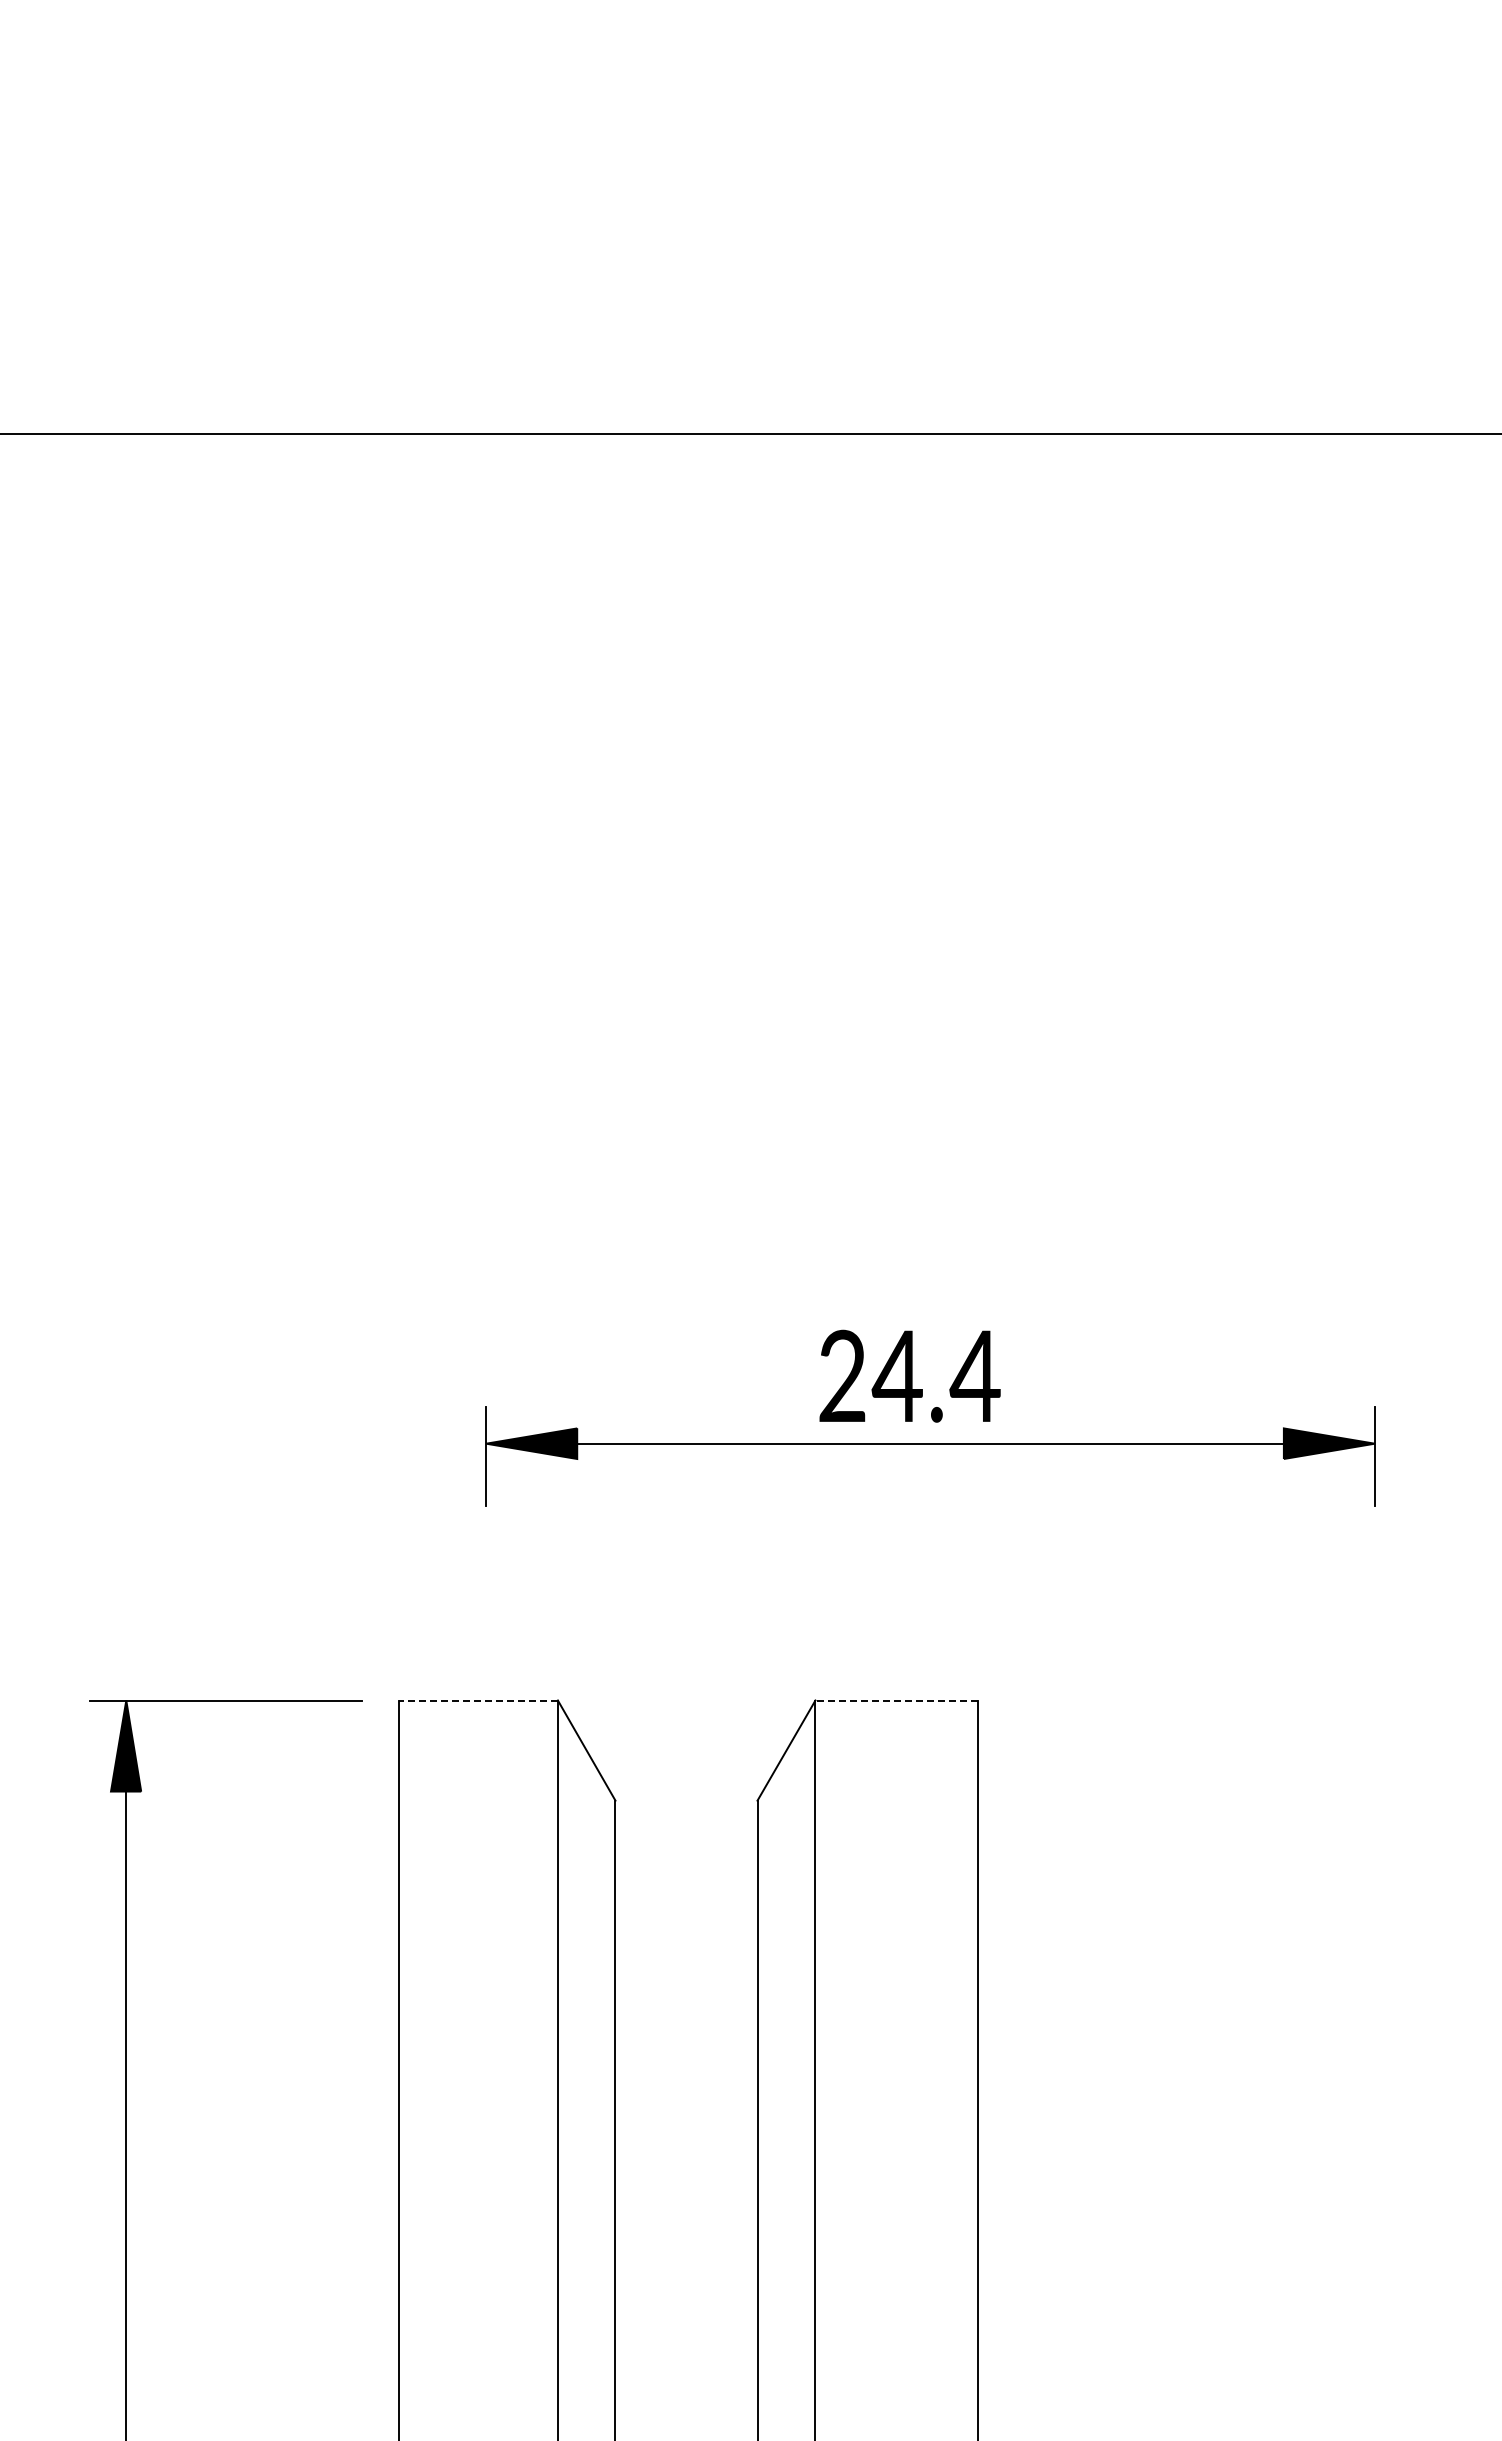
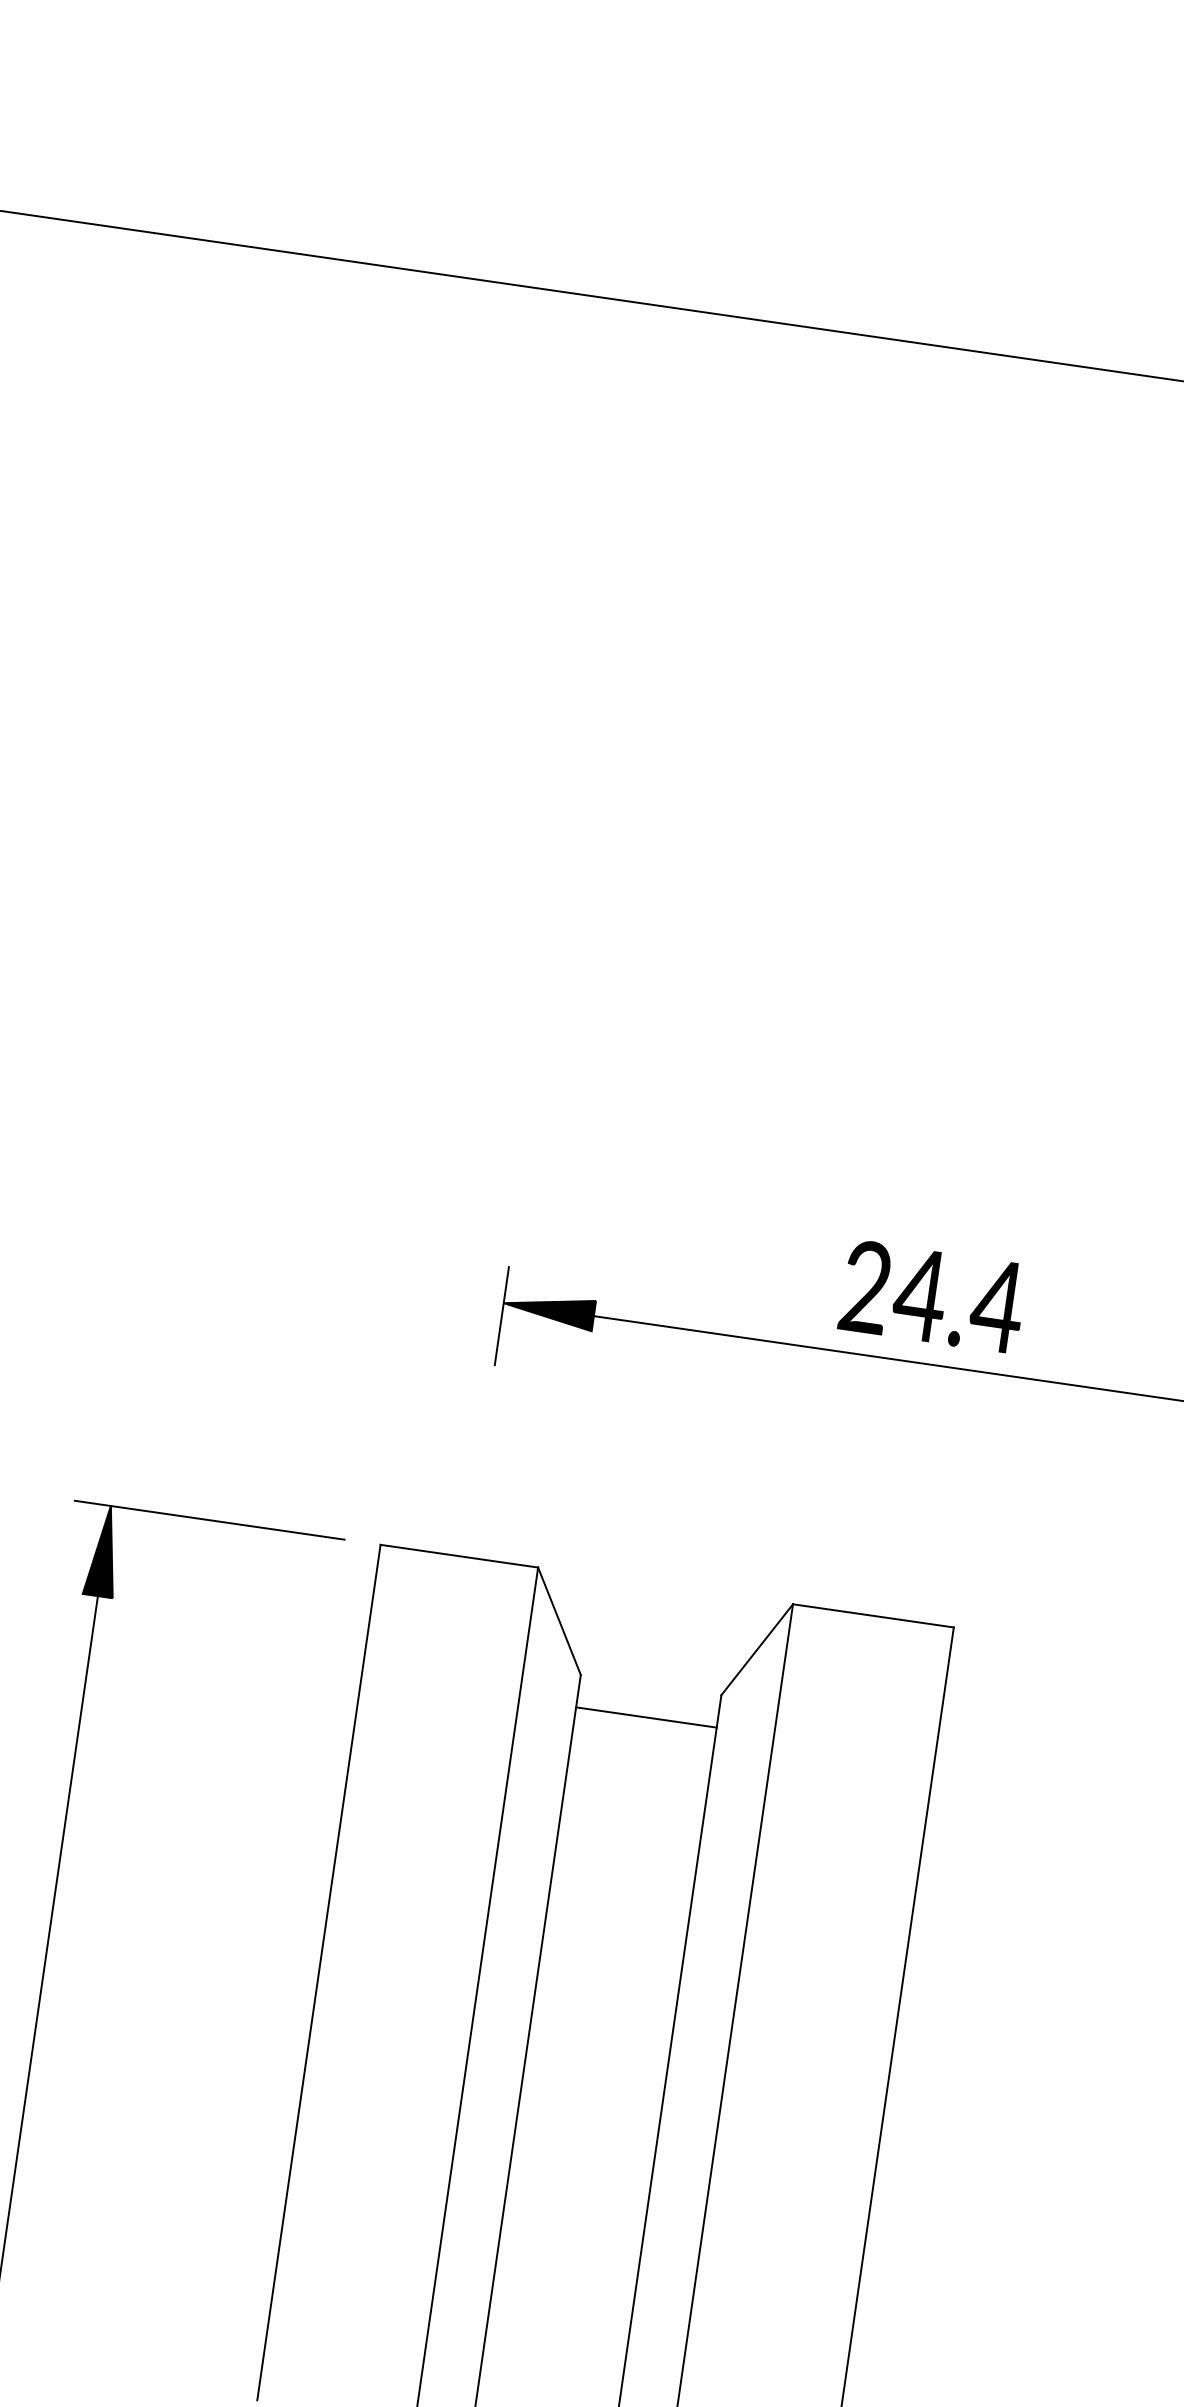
line: (478, 1700) -> (459, 1556), dashed -> solid
line: (896, 1700) -> (873, 1615), dashed -> solid
line: (686, 1833) -> (646, 1717), added

